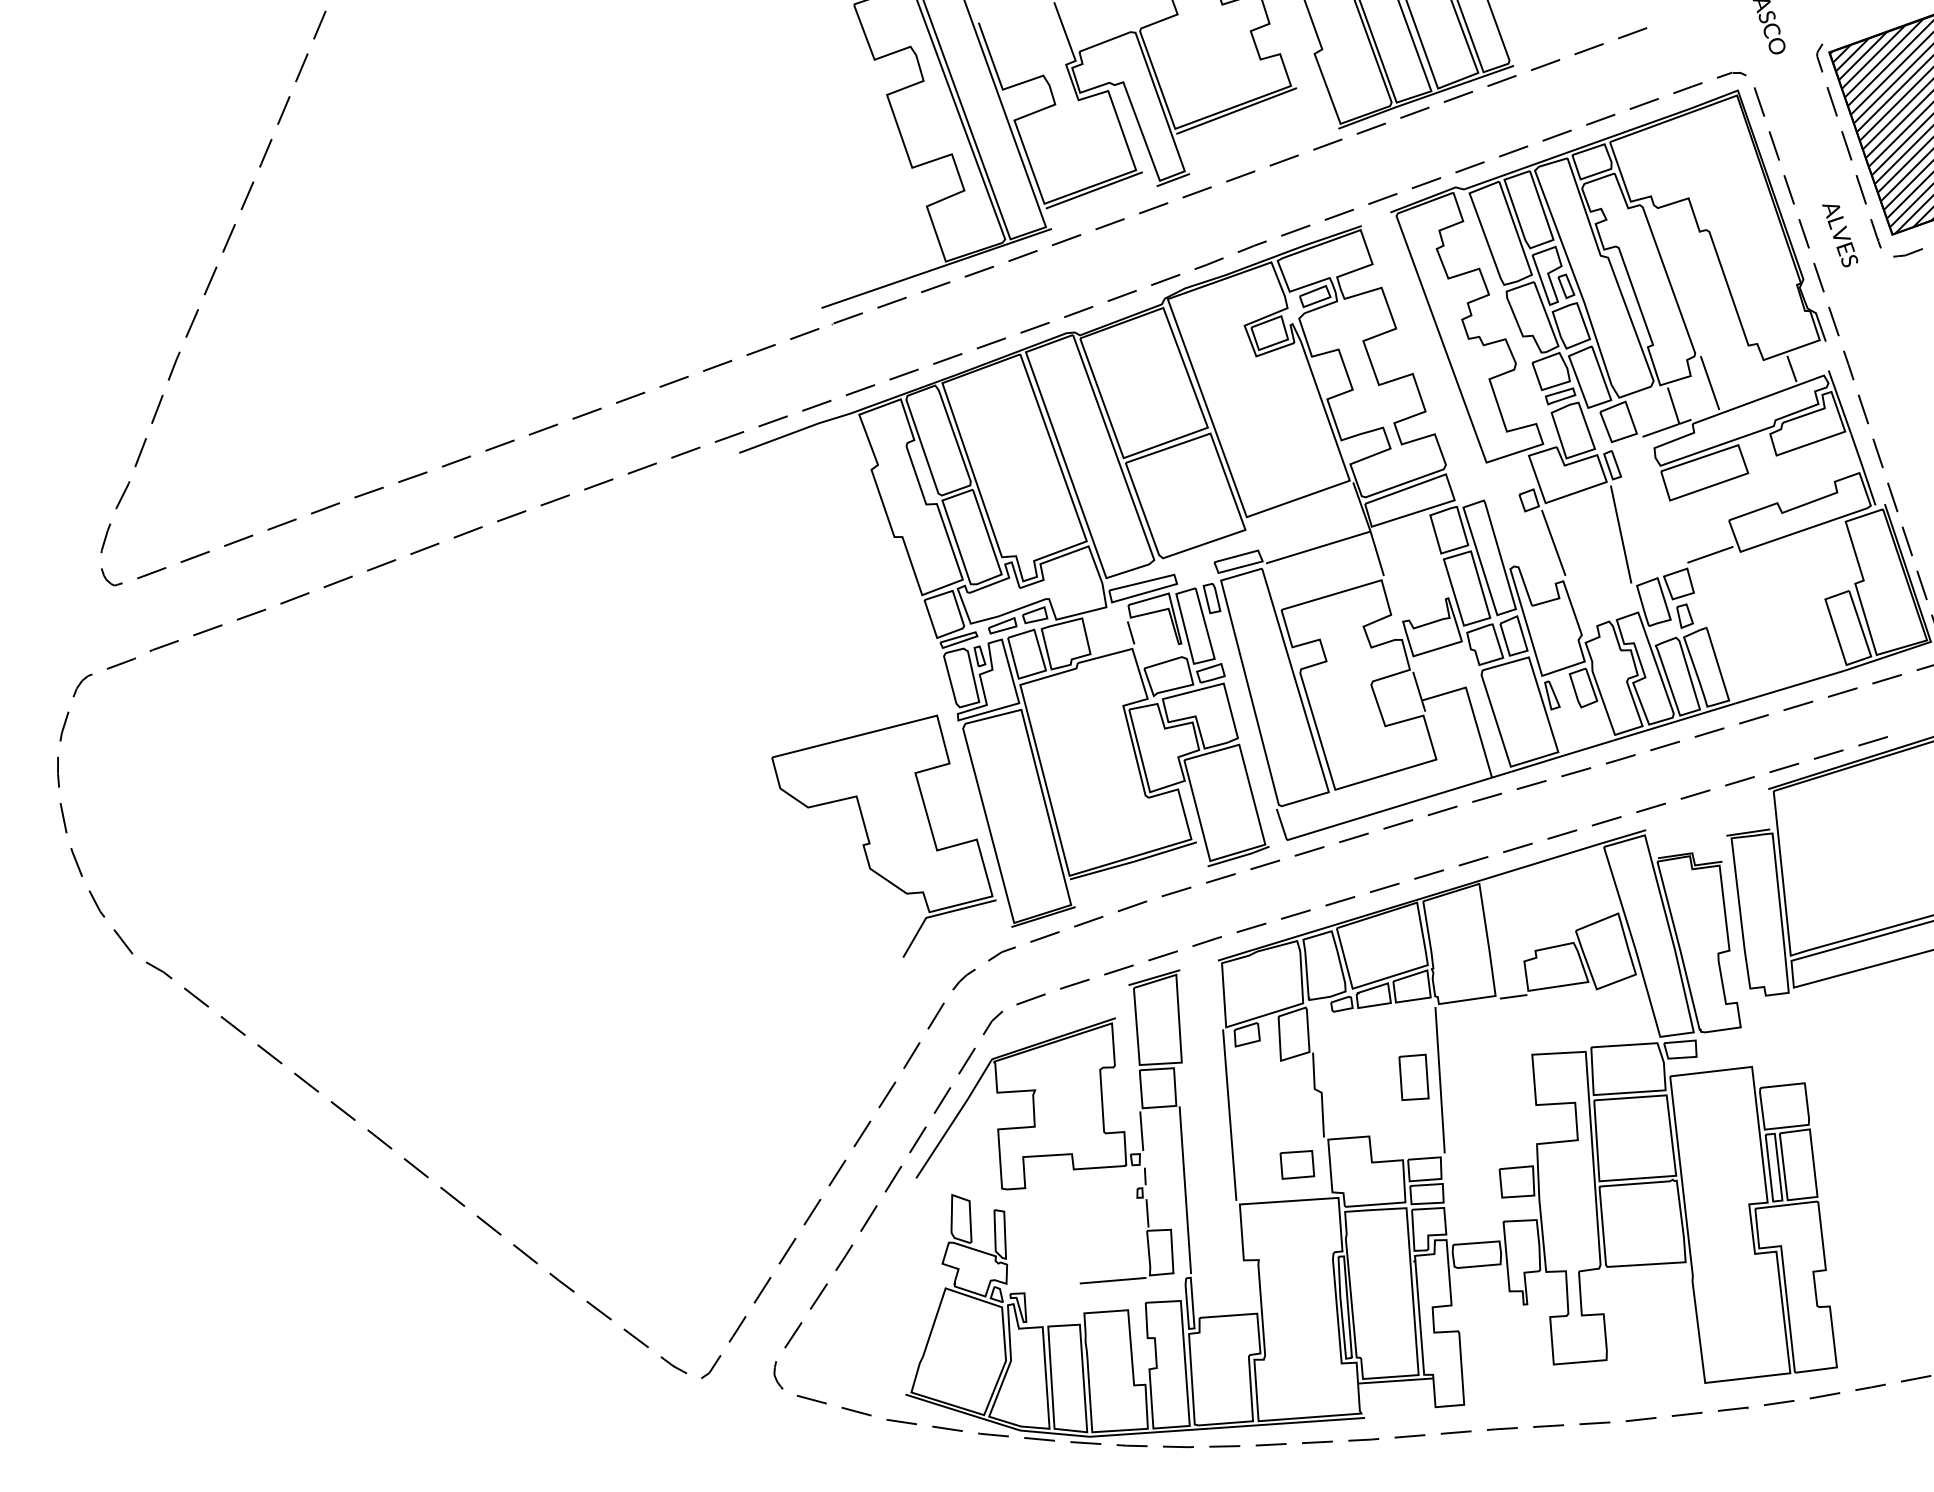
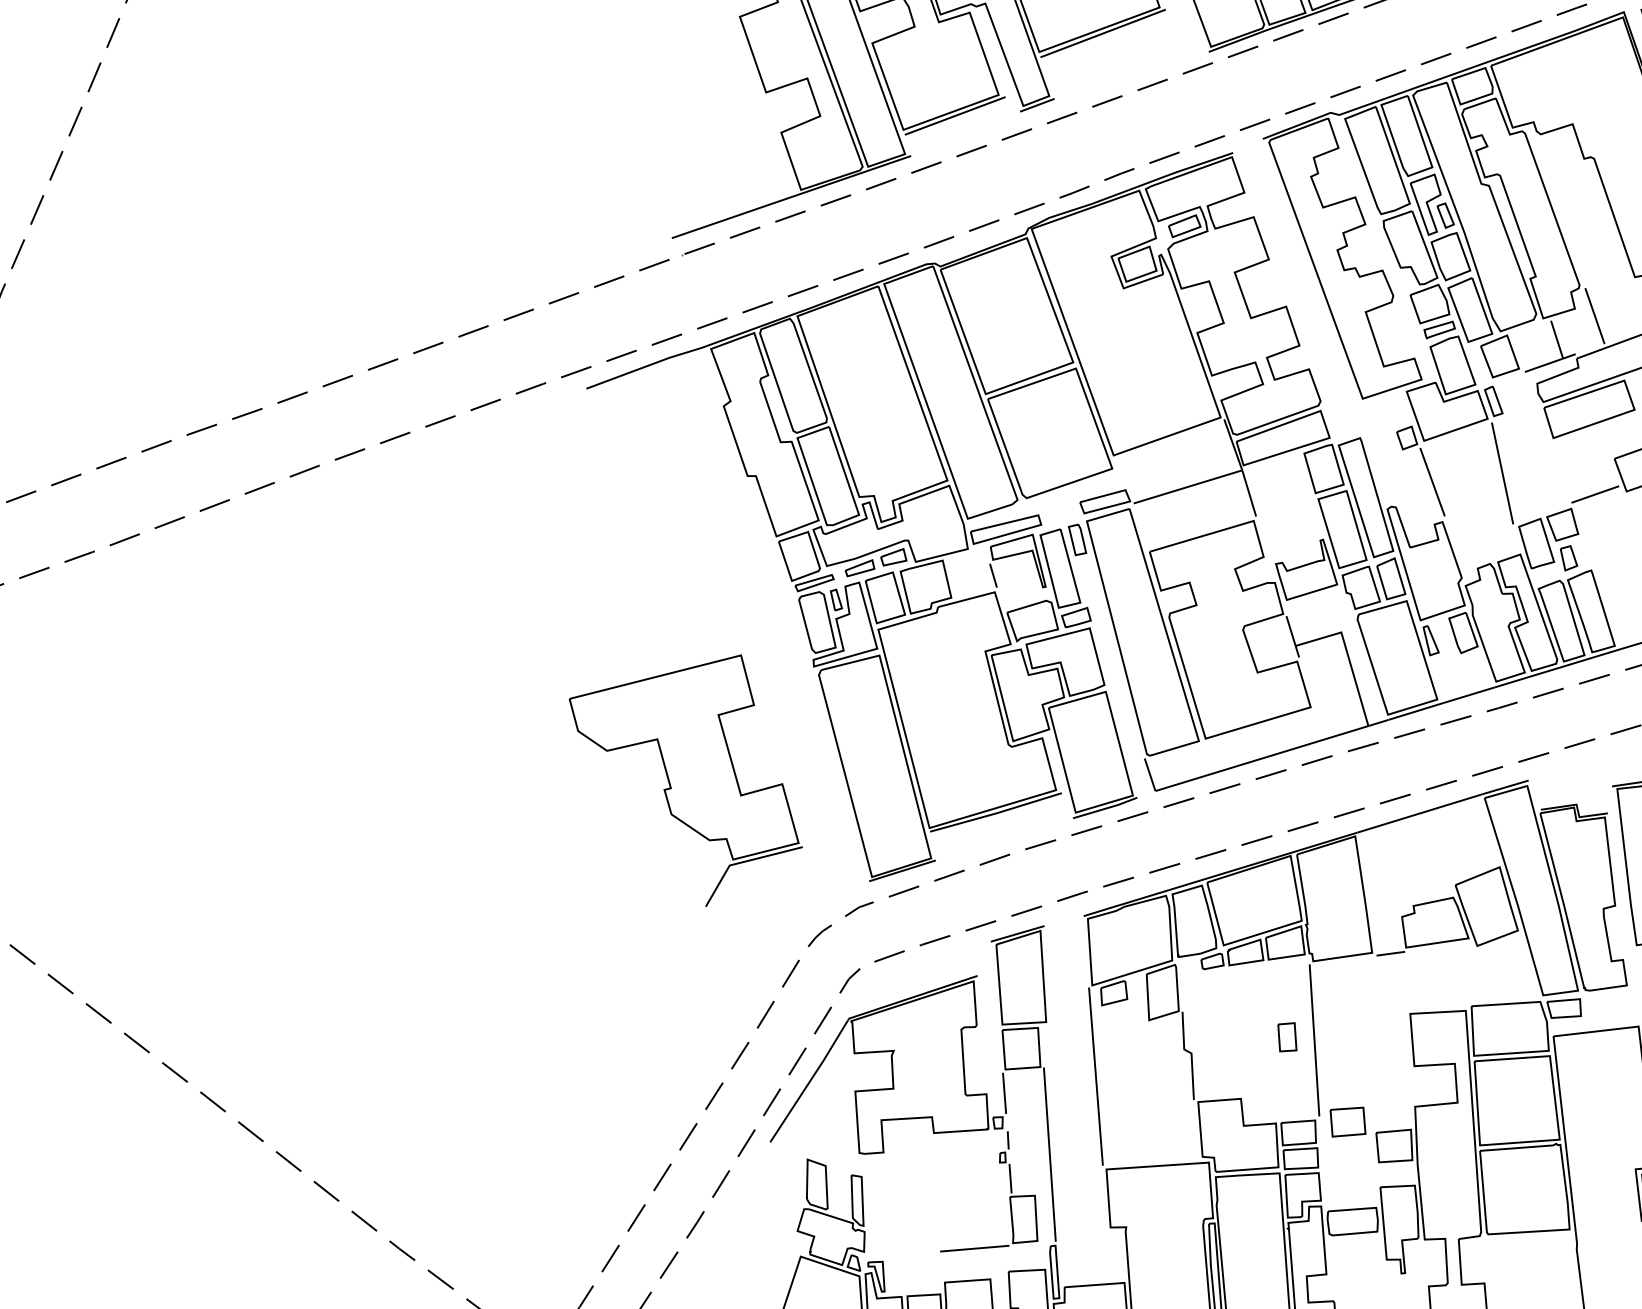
part: (883, 835) -> (685, 779), moved
part: (1413, 1076) -> (1286, 1036), size x0.6
part: (1297, 1164) -> (1348, 1121), moved

